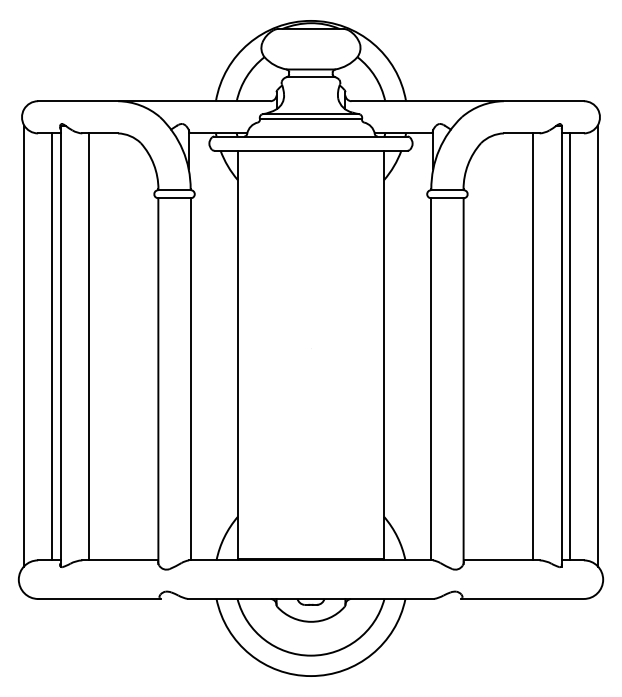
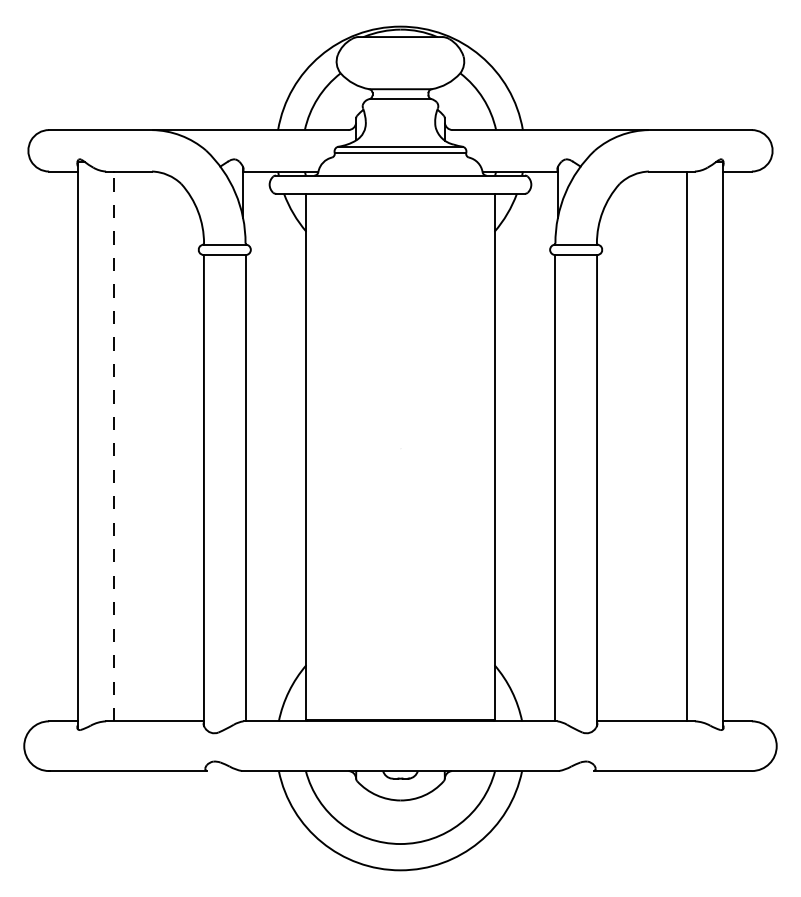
line: (23, 345) -> (30, 444), removed
line: (598, 345) -> (770, 444), removed
line: (52, 346) -> (67, 445), removed
line: (88, 346) -> (113, 445), solid -> dashed
line: (569, 346) -> (733, 445), removed

